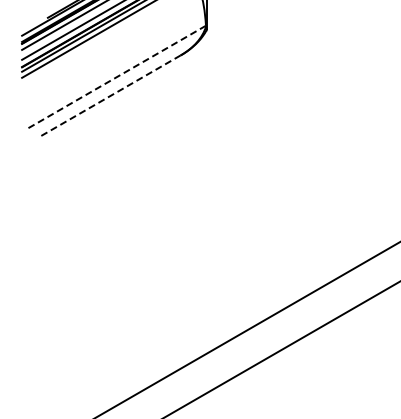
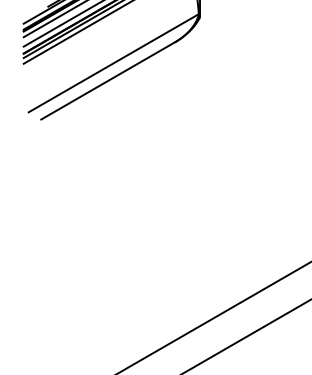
line: (116, 77) -> (113, 63), dashed -> solid
line: (110, 95) -> (107, 80), dashed -> solid

